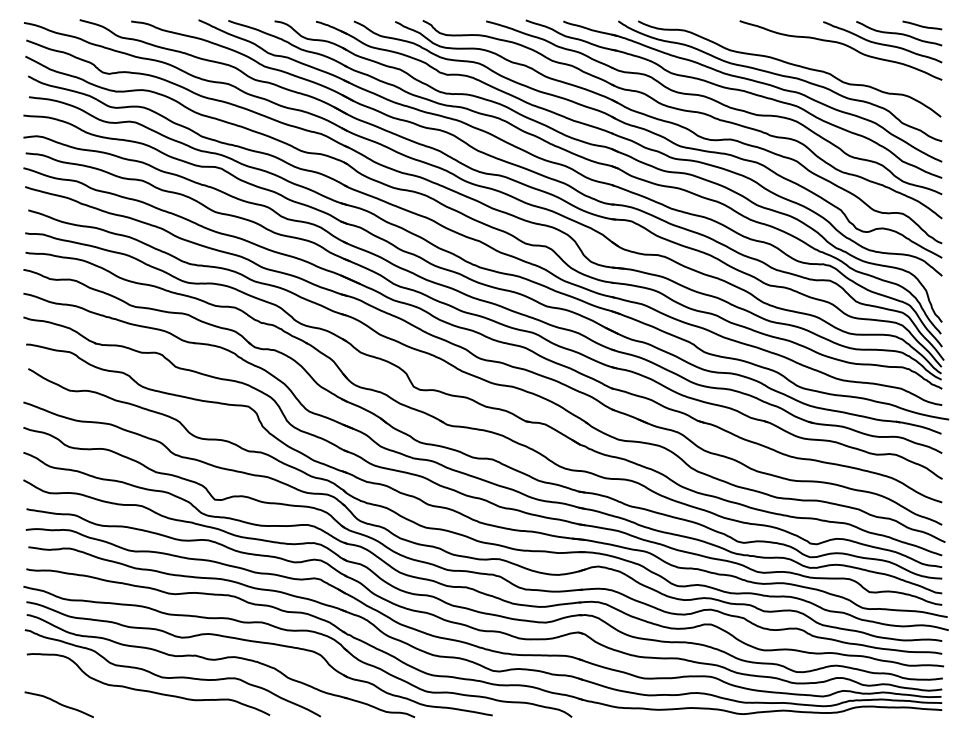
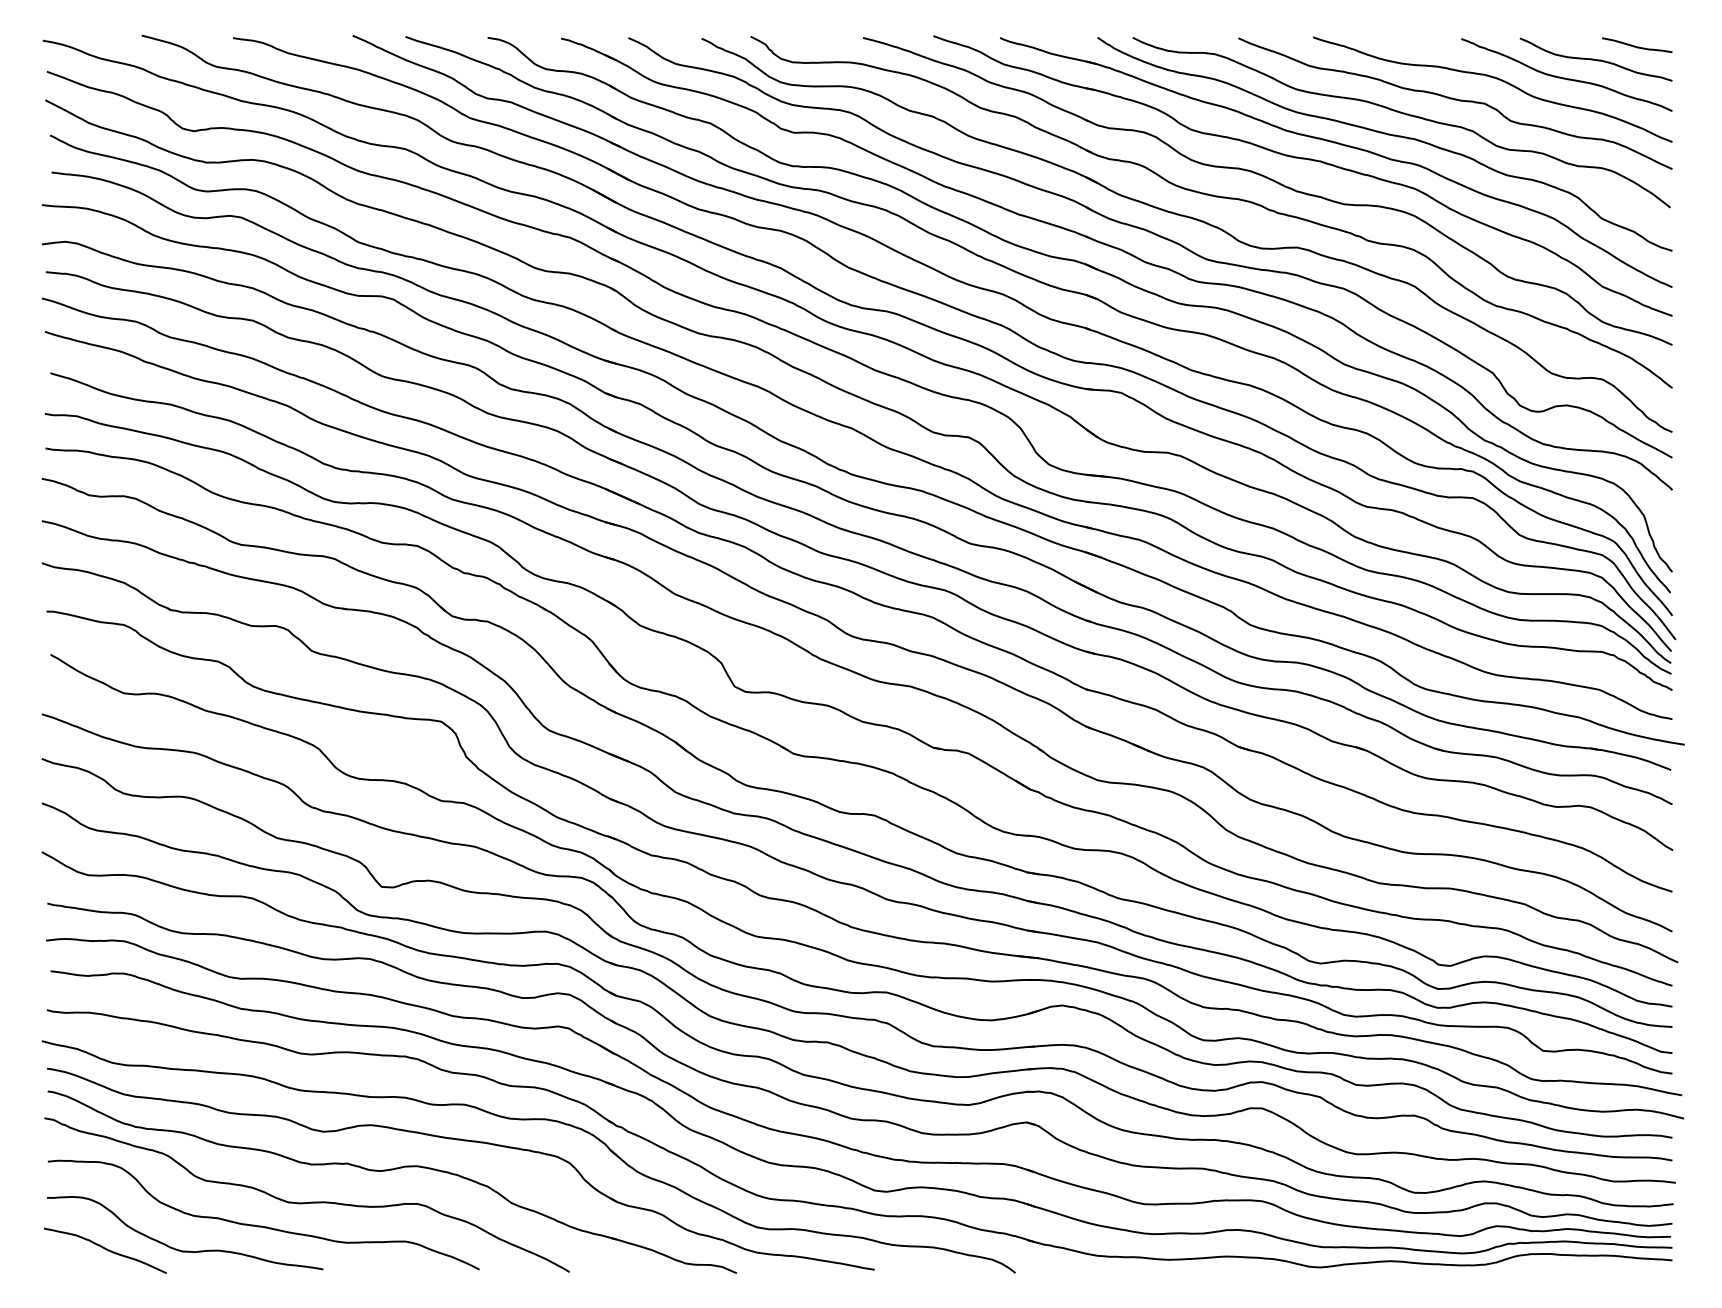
curve: (819, 56) -> (1454, 100), added
curve: (101, 703) -> (180, 1248), added

